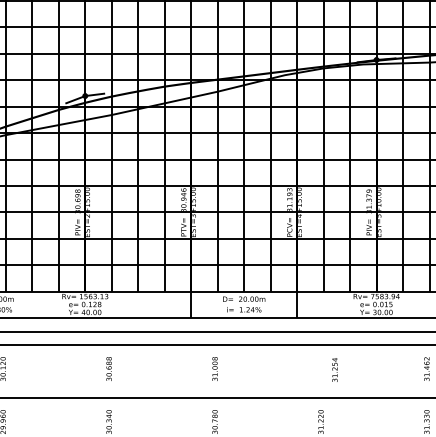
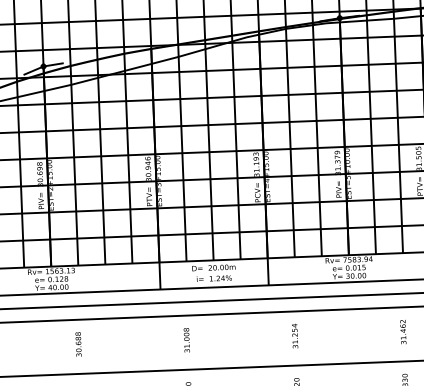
text: (334, 369) -> (294, 335), moved

